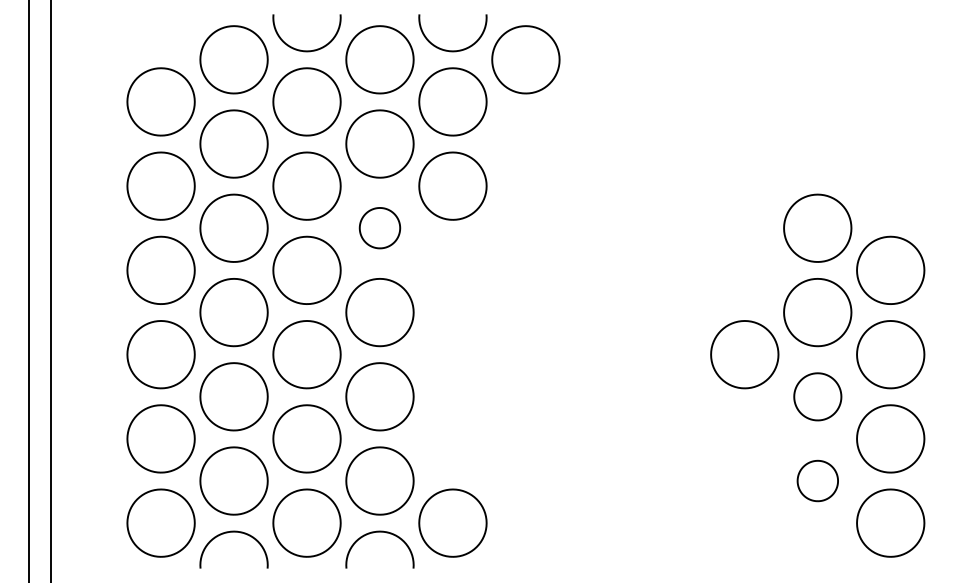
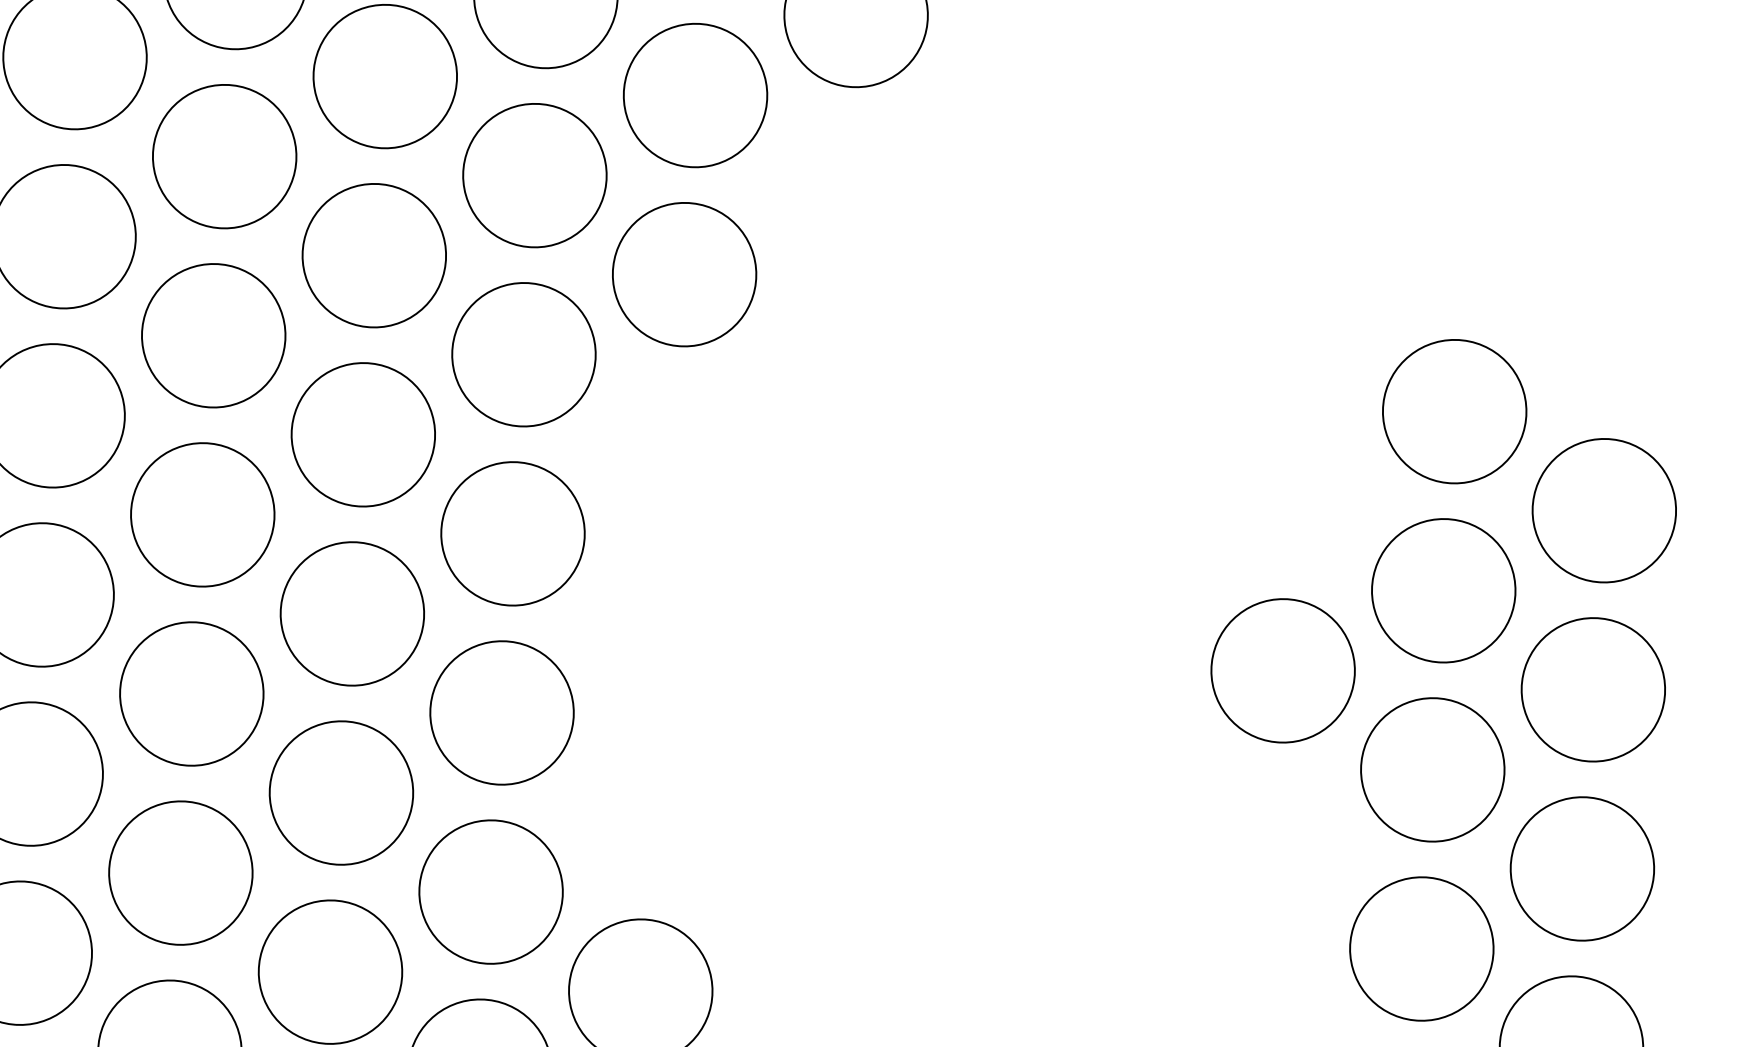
part: (379, 227) -> (523, 352), size x1.67
part: (817, 396) -> (1432, 769), size x1.43
part: (817, 480) -> (1421, 947), size x1.67

